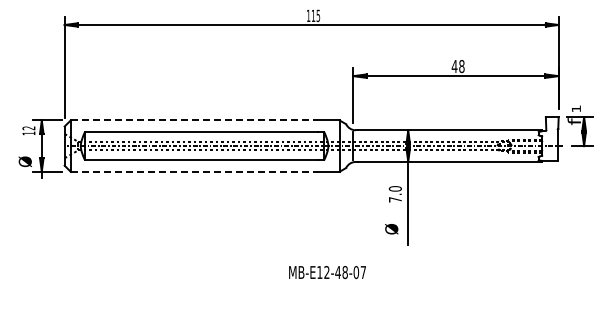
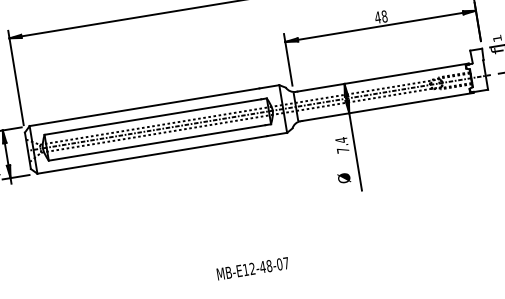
line: (194, 120) -> (144, 107), dashed -> solid
line: (194, 171) -> (152, 154), dashed -> solid
text: (394, 188) -> (340, 140), 7.0 -> 7.4
text: (327, 272) -> (252, 268), moved

